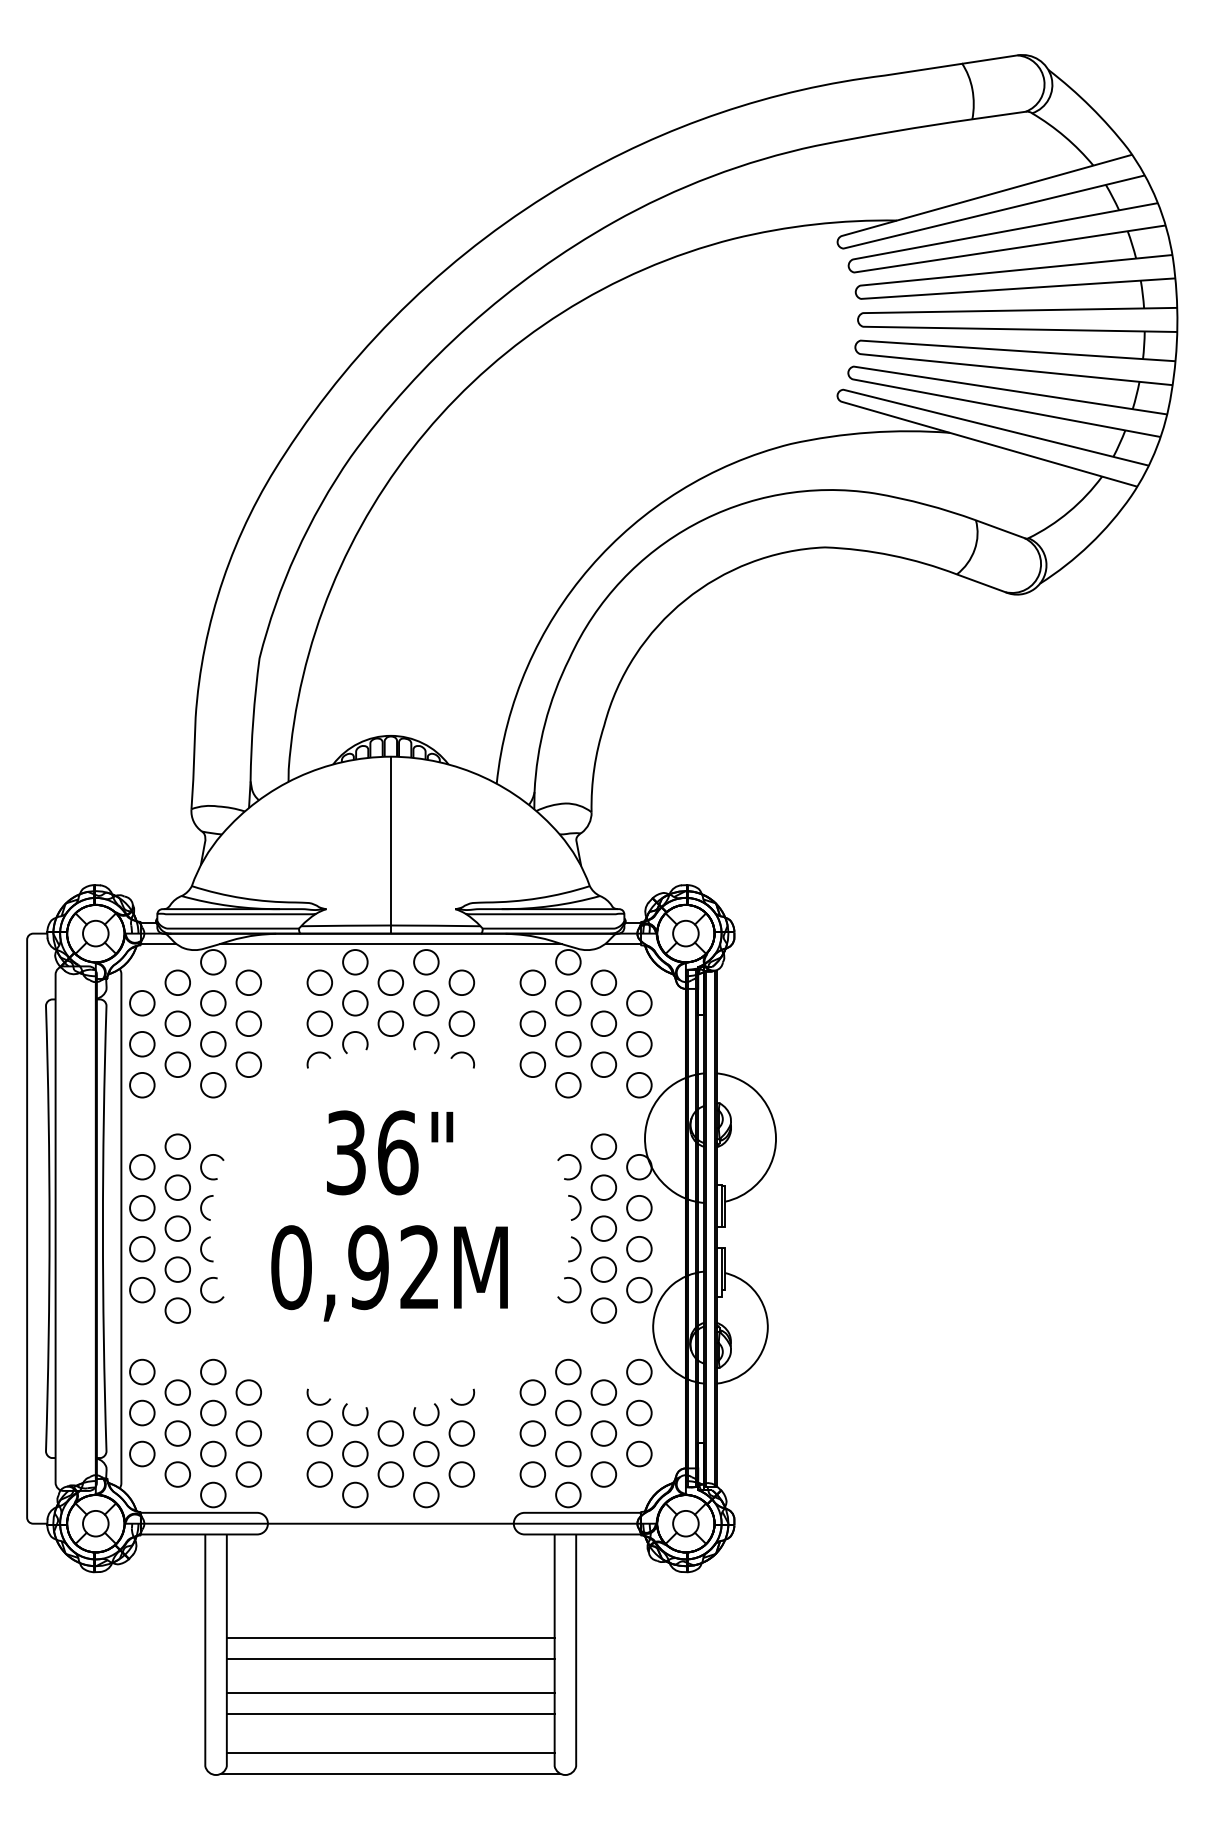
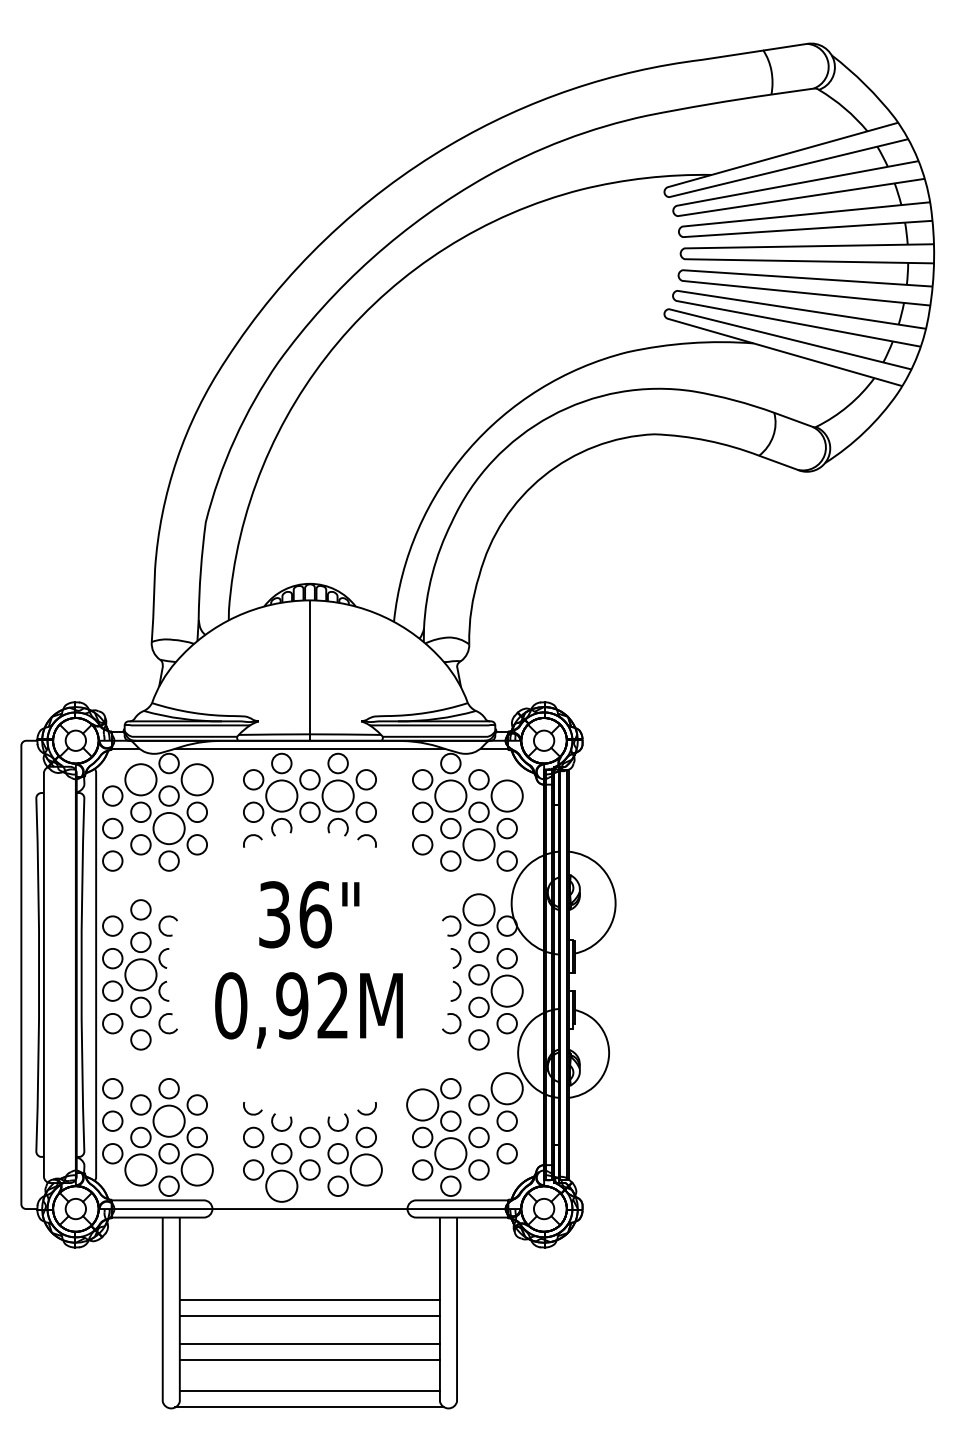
circle: (177, 982) -> (140, 779), size x1.6
circle: (249, 982) -> (197, 779), size x1.6
circle: (354, 1002) -> (281, 795), size x1.6
circle: (425, 1002) -> (337, 795), size x1.6
circle: (567, 1002) -> (450, 795), size x1.6
circle: (638, 1002) -> (506, 795), size x1.6
circle: (212, 1044) -> (168, 828), size x1.6
circle: (603, 1064) -> (478, 844), size x1.6
circle: (603, 1146) -> (478, 909), size x1.6
circle: (177, 1228) -> (140, 974), size x1.6
circle: (638, 1248) -> (506, 990), size x1.6
circle: (638, 1371) -> (506, 1088), size x1.6
circle: (532, 1391) -> (422, 1104), size x1.6
circle: (212, 1412) -> (168, 1120), size x1.6
circle: (567, 1453) -> (450, 1153), size x1.6
circle: (177, 1473) -> (140, 1169), size x1.6
circle: (249, 1473) -> (197, 1169), size x1.6
circle: (462, 1473) -> (366, 1169), size x1.6
circle: (354, 1495) -> (281, 1186), size x1.6

